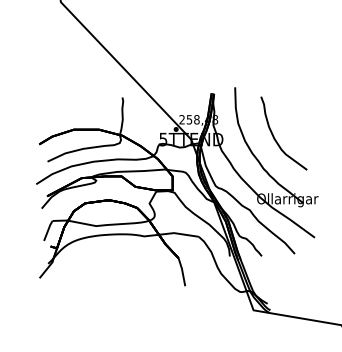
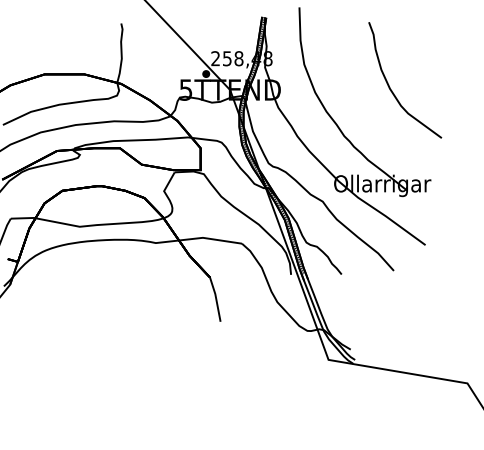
curve: (275, 138) -> (391, 88), moved

